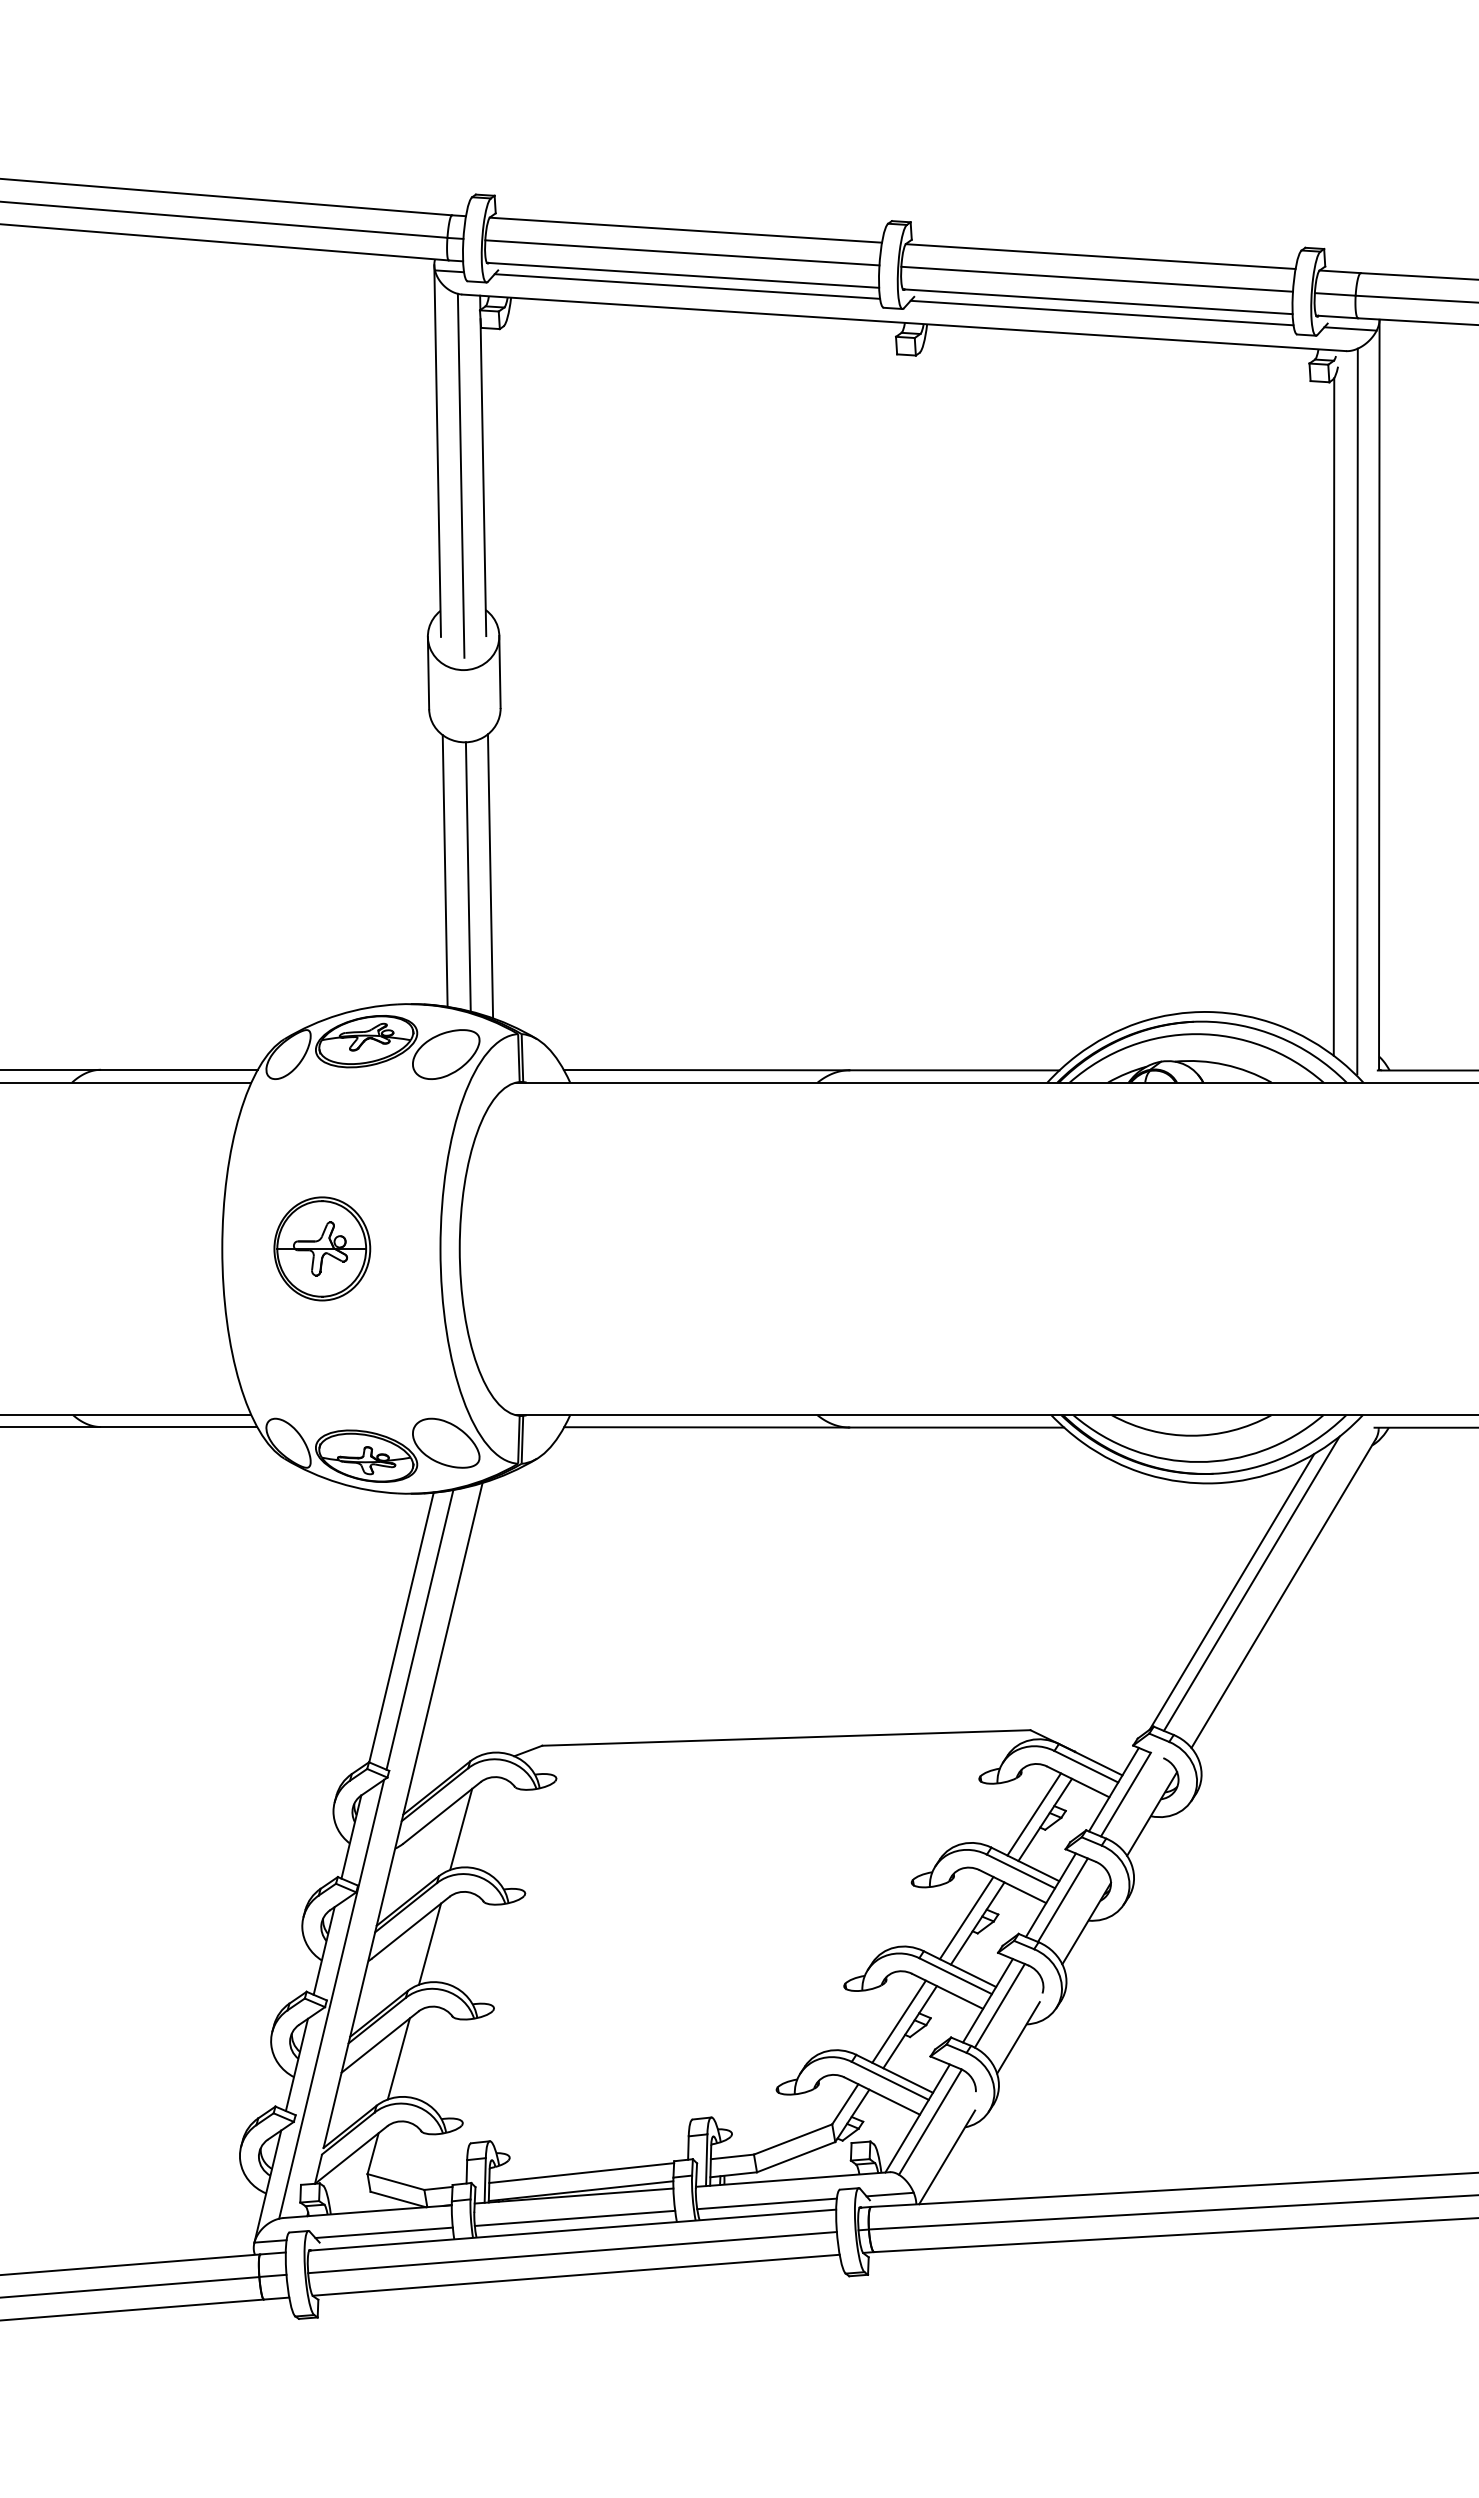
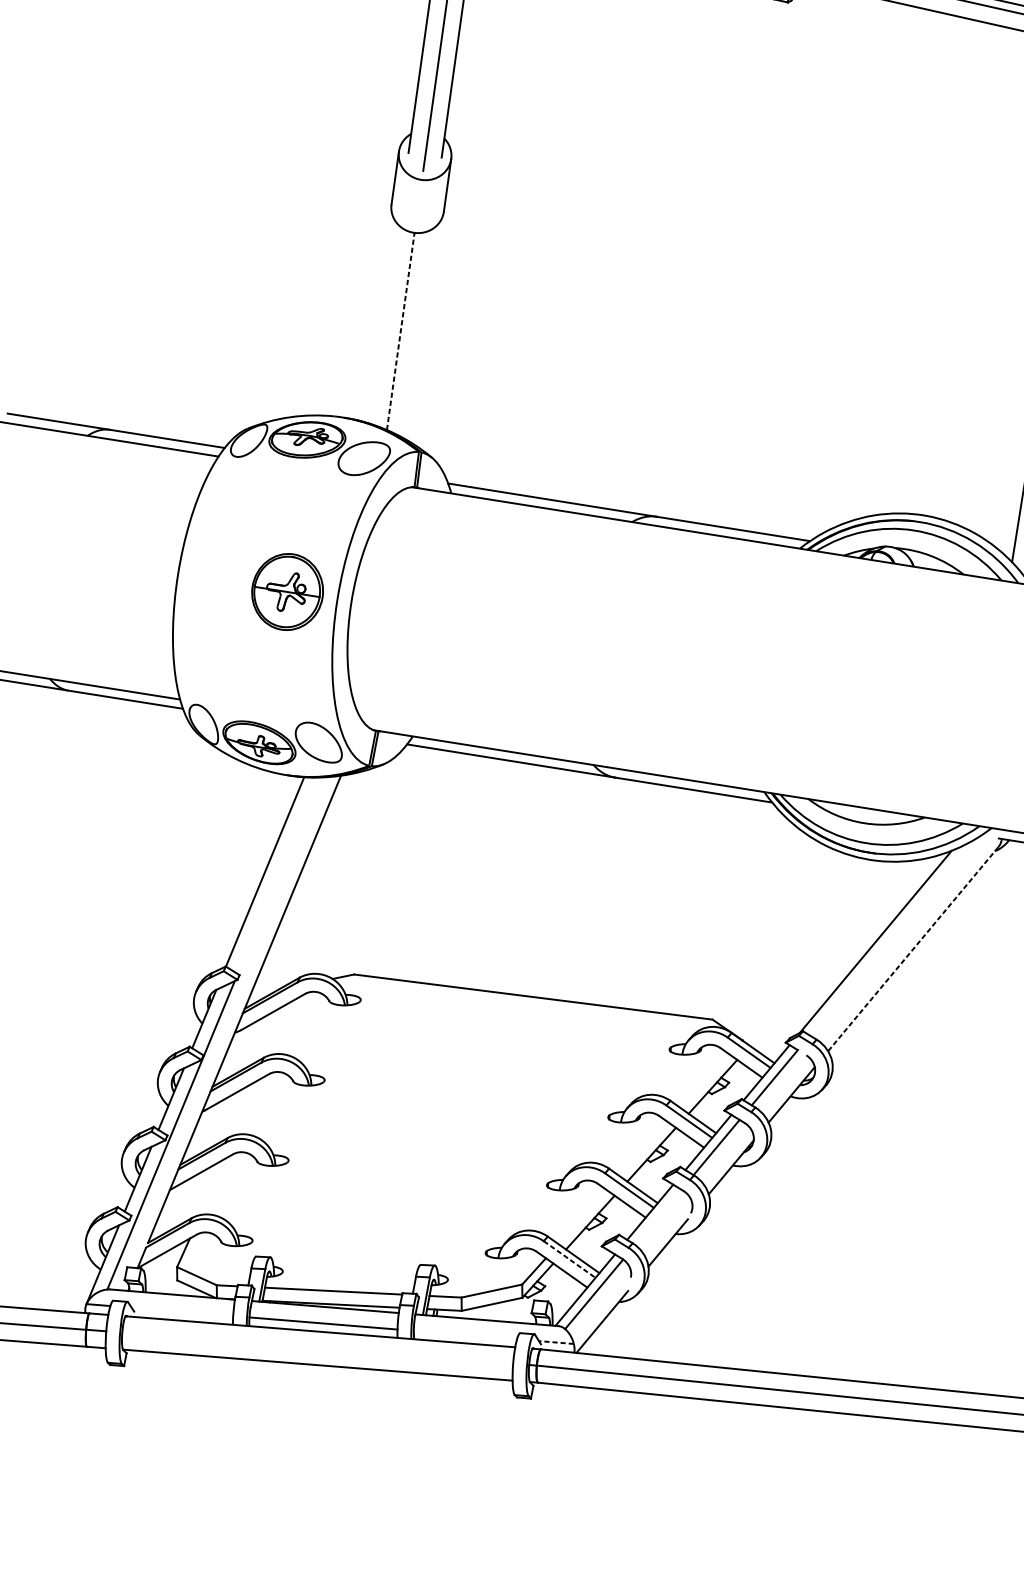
line: (444, 870) -> (384, 324), removed
line: (468, 876) -> (400, 331), solid -> dashed
line: (490, 876) -> (416, 333), removed
part: (322, 1248) -> (287, 591), moved
line: (1251, 1583) -> (890, 938), removed
line: (1283, 1593) -> (913, 949), solid -> dashed
line: (419, 1629) -> (278, 875), removed
line: (1034, 1814) -> (705, 1081), removed
line: (461, 1828) -> (285, 1025), removed
line: (966, 1918) -> (644, 1149), removed
line: (430, 1943) -> (249, 1106), removed
line: (999, 2005) -> (658, 1217), removed
line: (898, 2021) -> (582, 1217), removed
line: (398, 2058) -> (213, 1186), removed
line: (890, 2080) -> (569, 1259), solid -> dashed
line: (890, 2194) -> (556, 1342), solid -> dashed
line: (766, 2203) -> (465, 1334), removed
line: (383, 2232) -> (182, 1311), removed
line: (572, 2252) -> (317, 1348), removed

